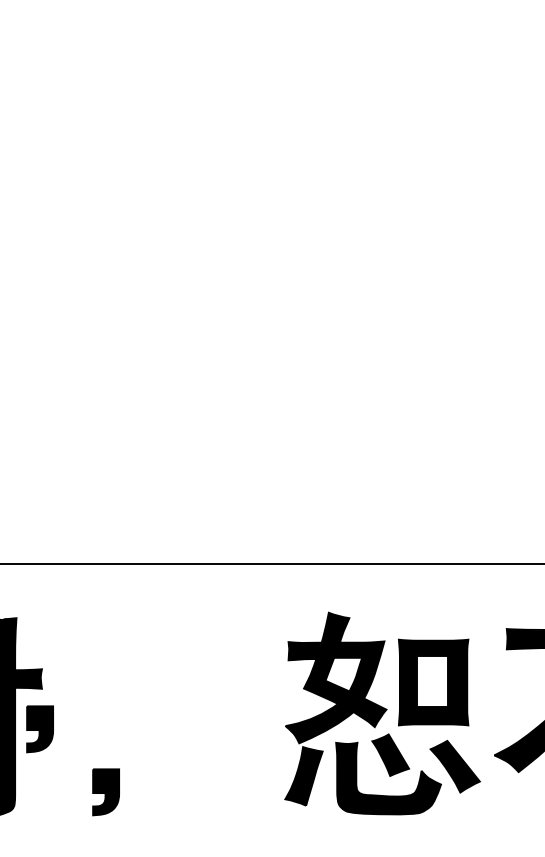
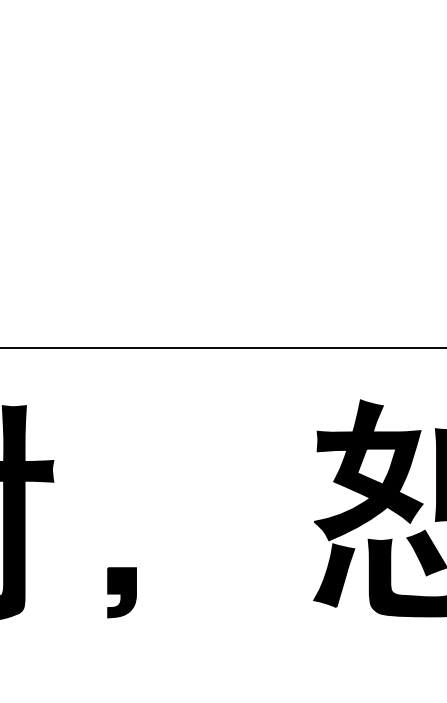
part: (39, 729) -> (50, 525), removed

